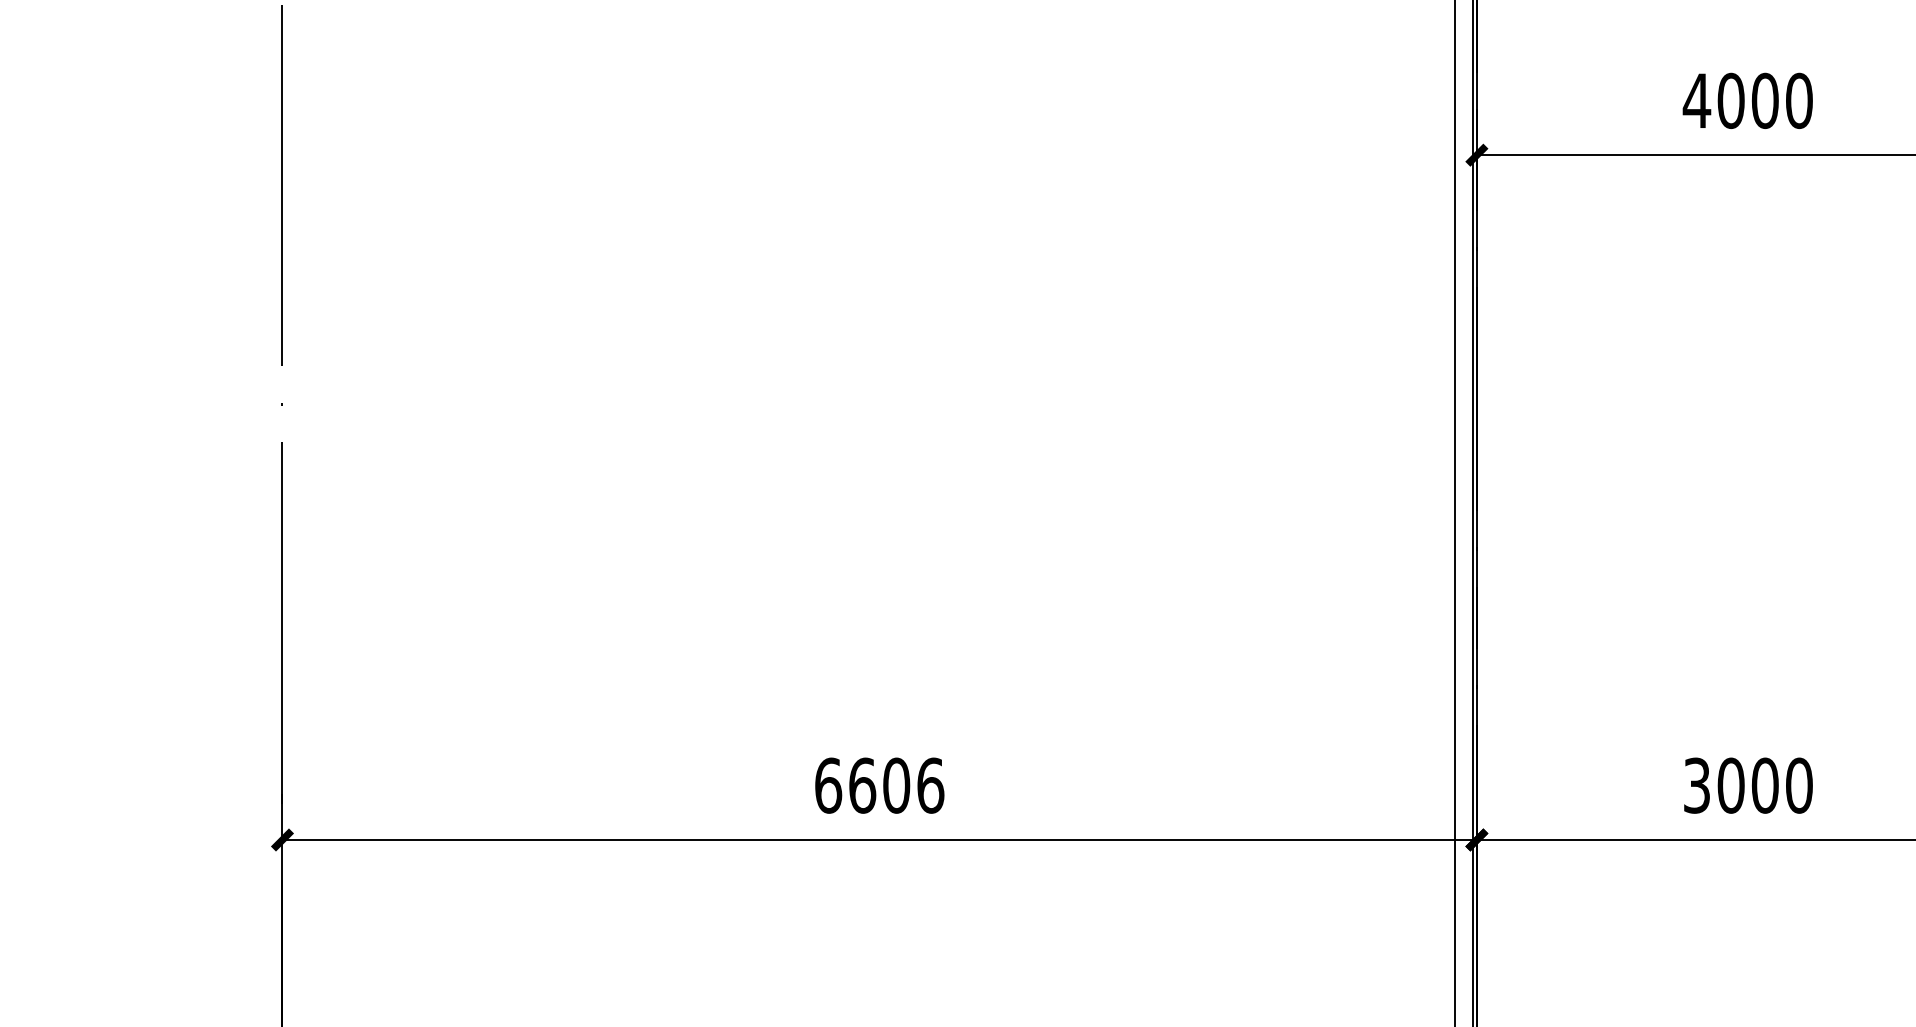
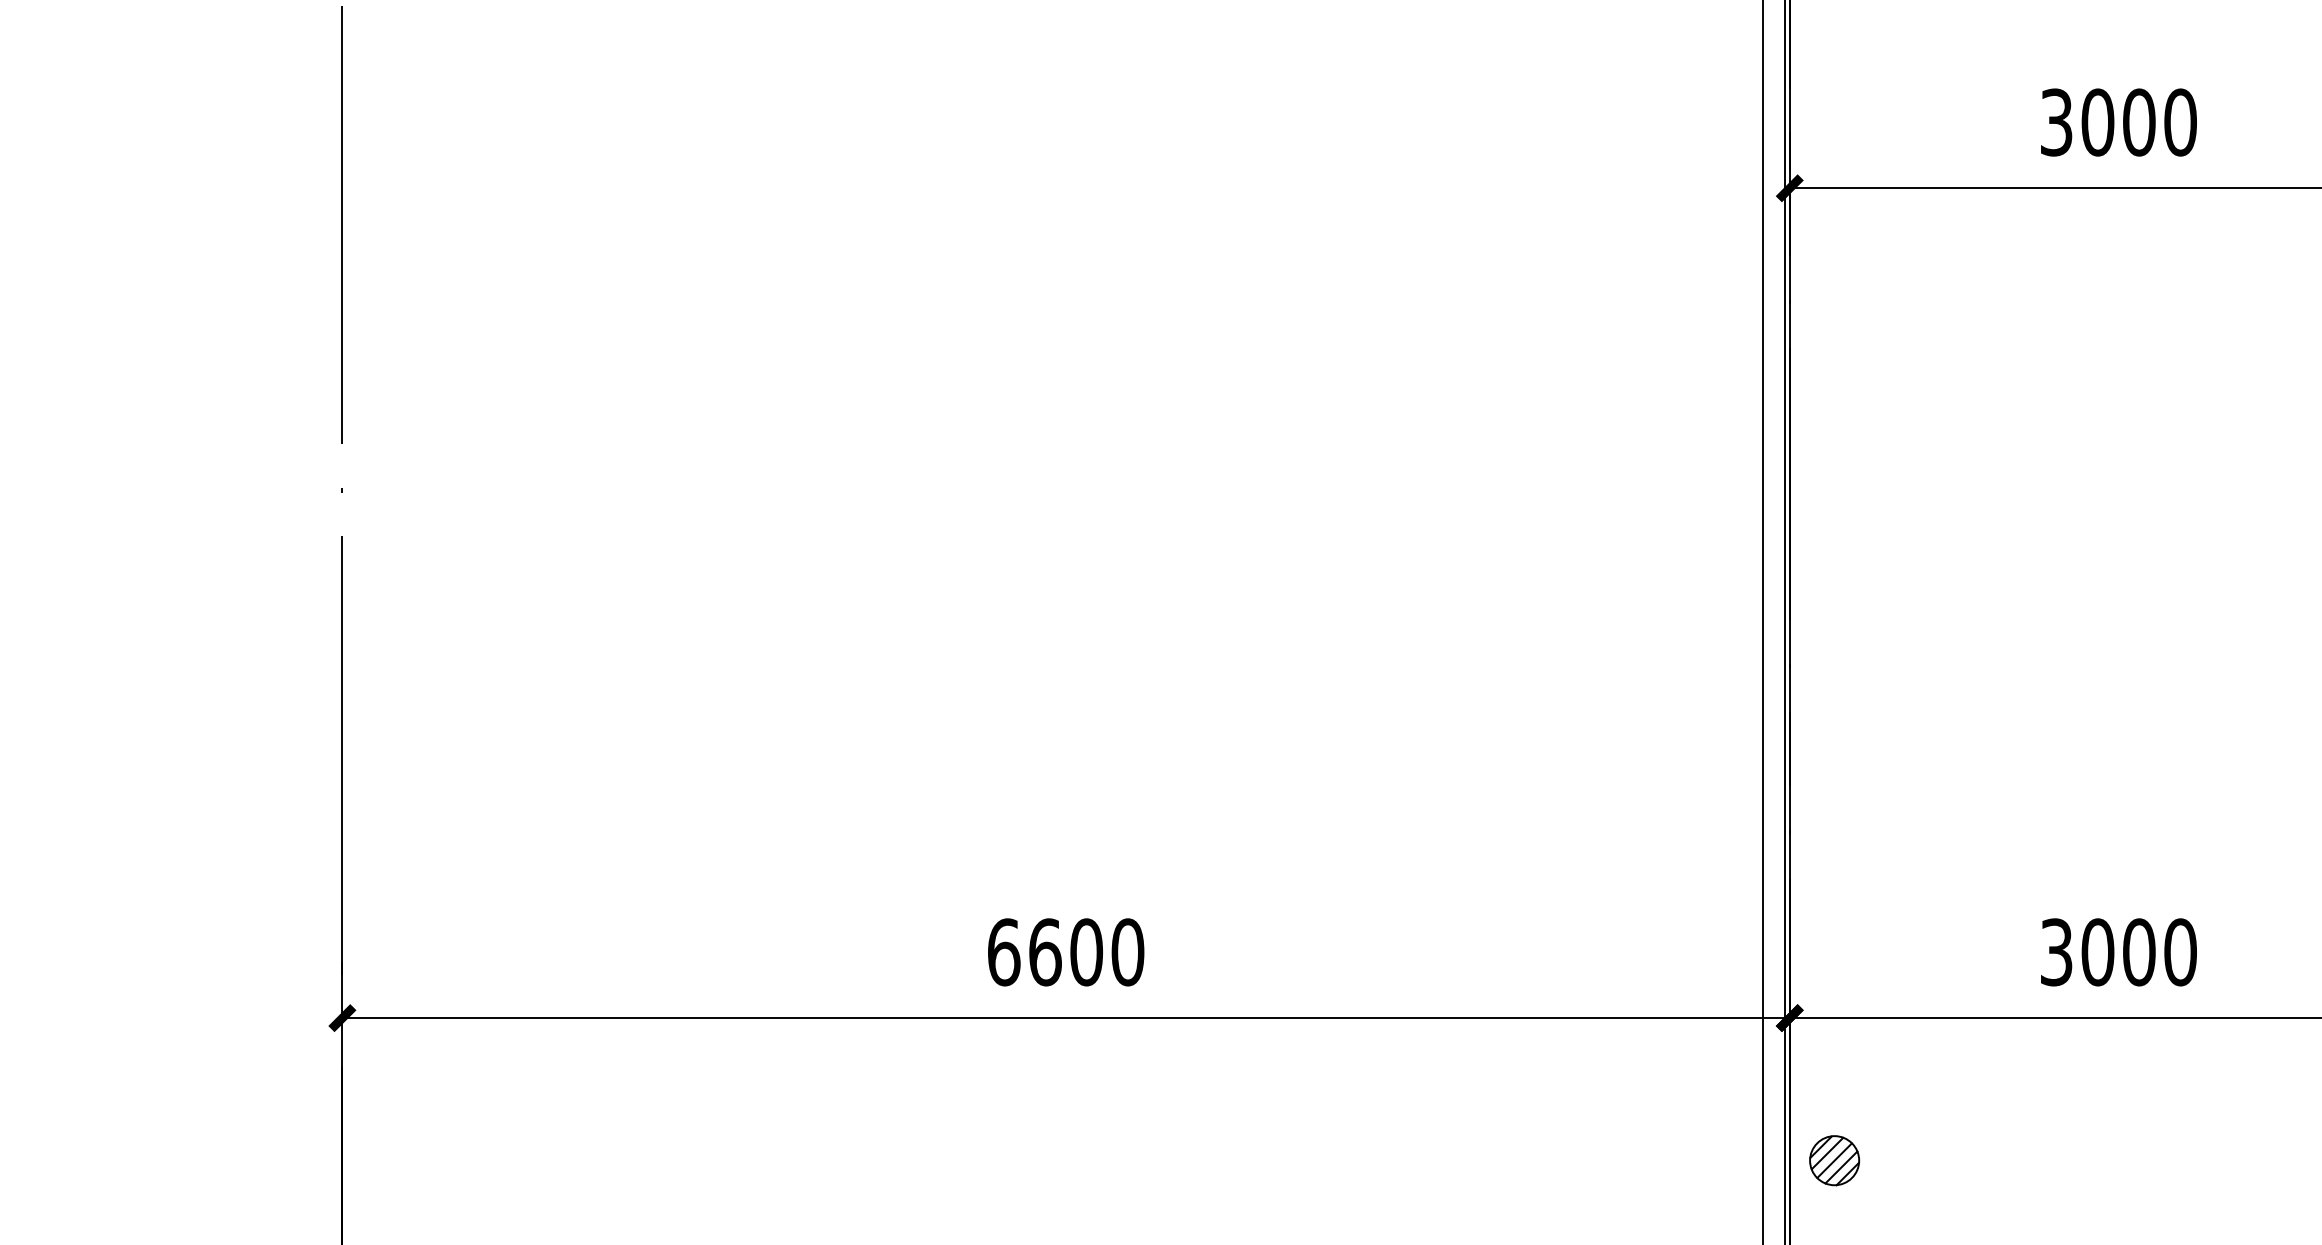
text: (1696, 100) -> (2056, 122), 4000 -> 3000
text: (930, 785) -> (1127, 952), 6606 -> 6600
part: (1513, 957) -> (1834, 1160), added

